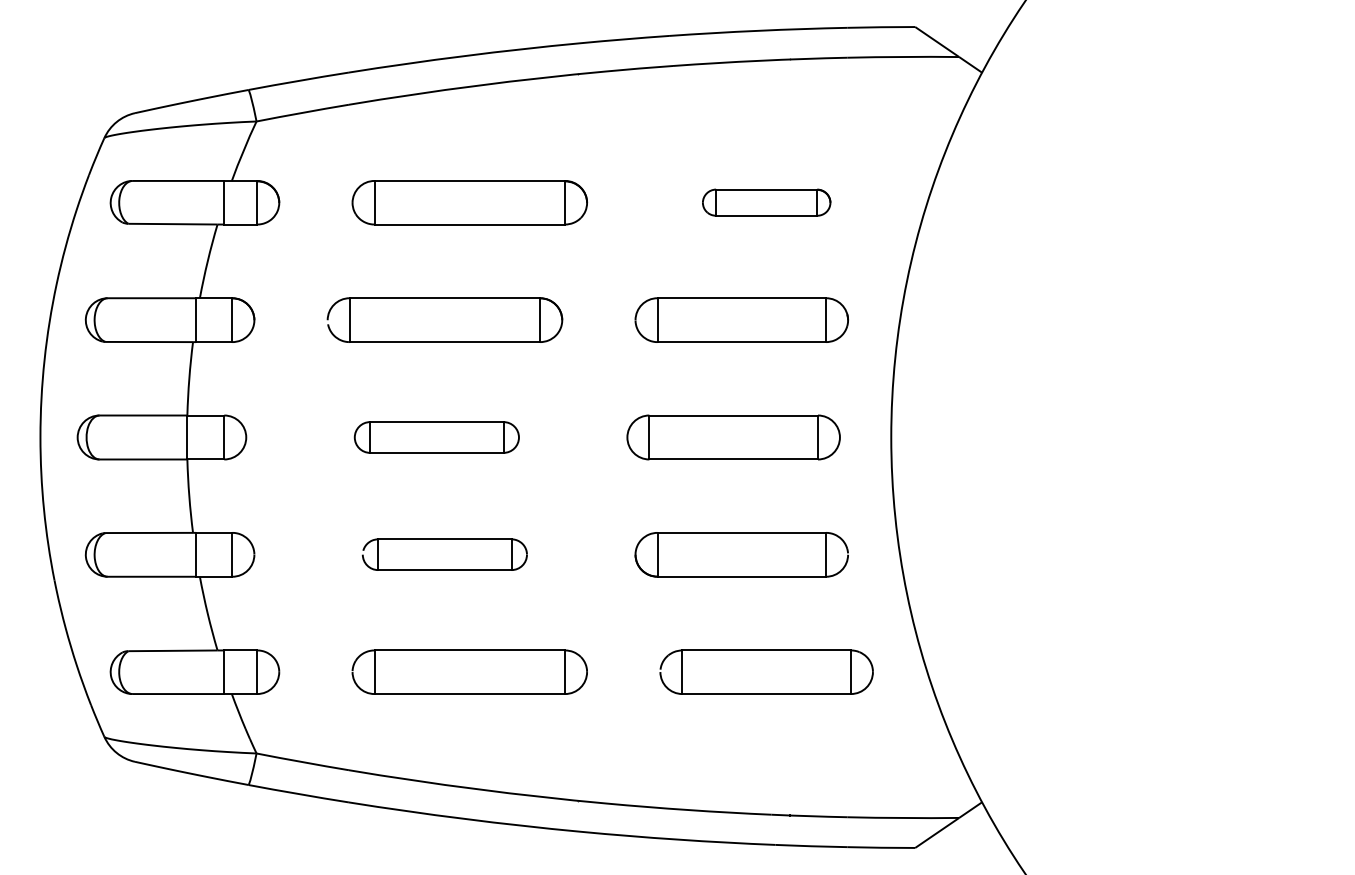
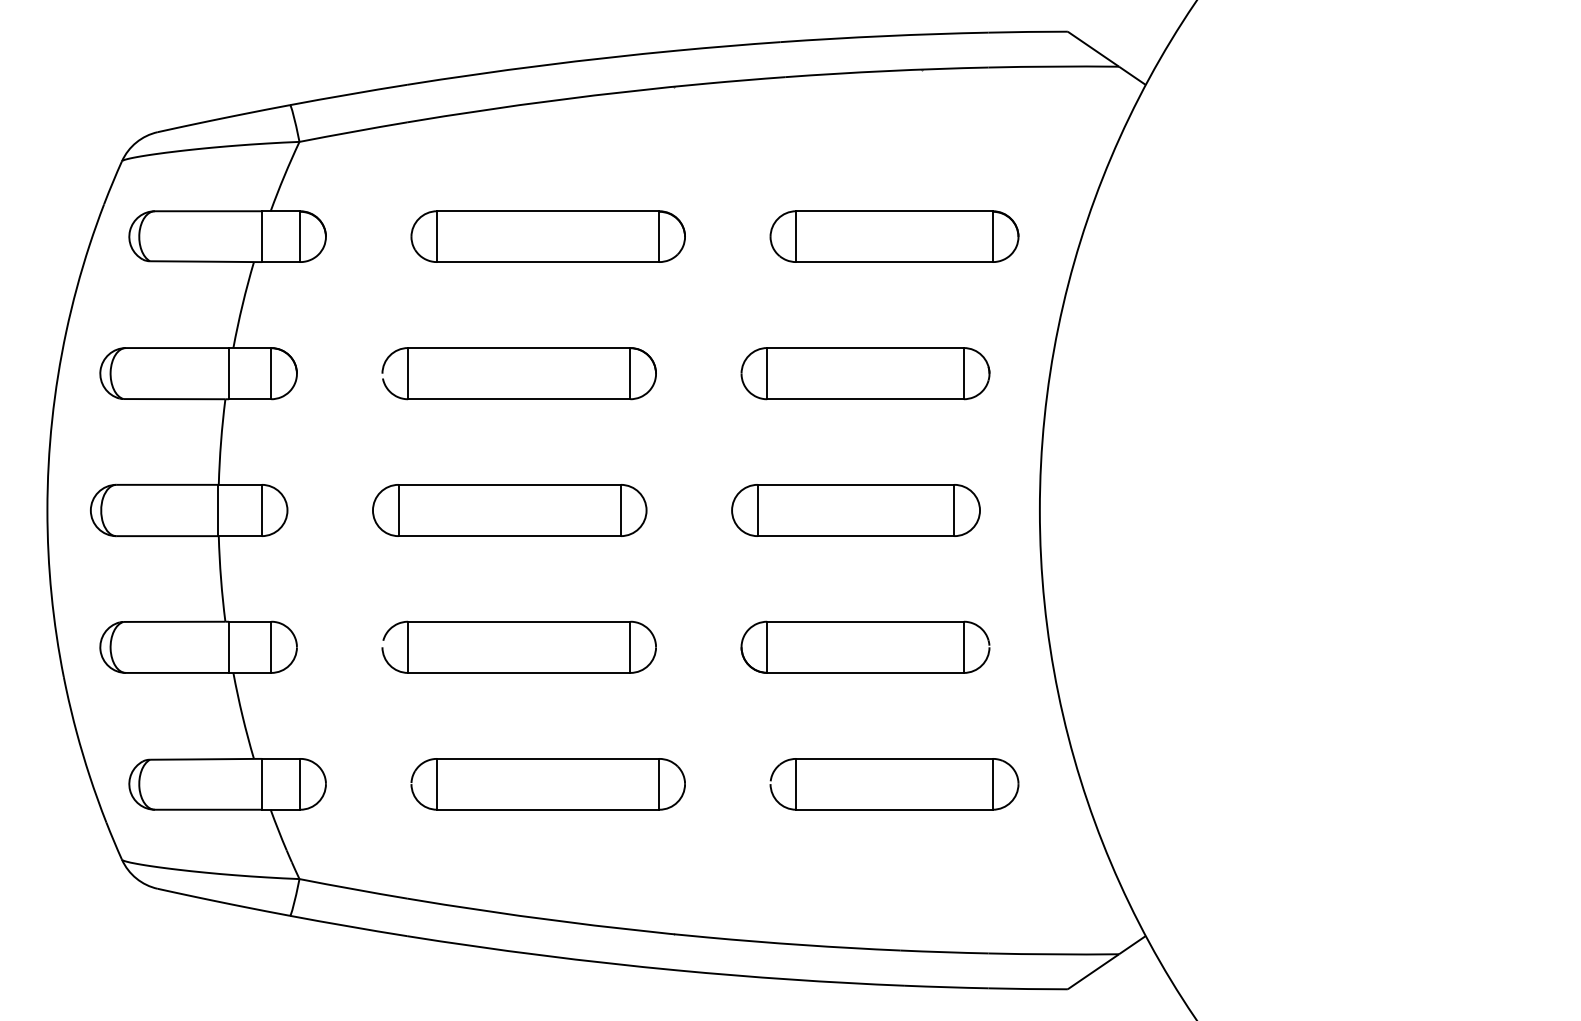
part: (766, 202) -> (894, 236), size x1.67
part: (436, 437) -> (509, 510), size x1.43
part: (444, 554) -> (518, 646), size x1.43

